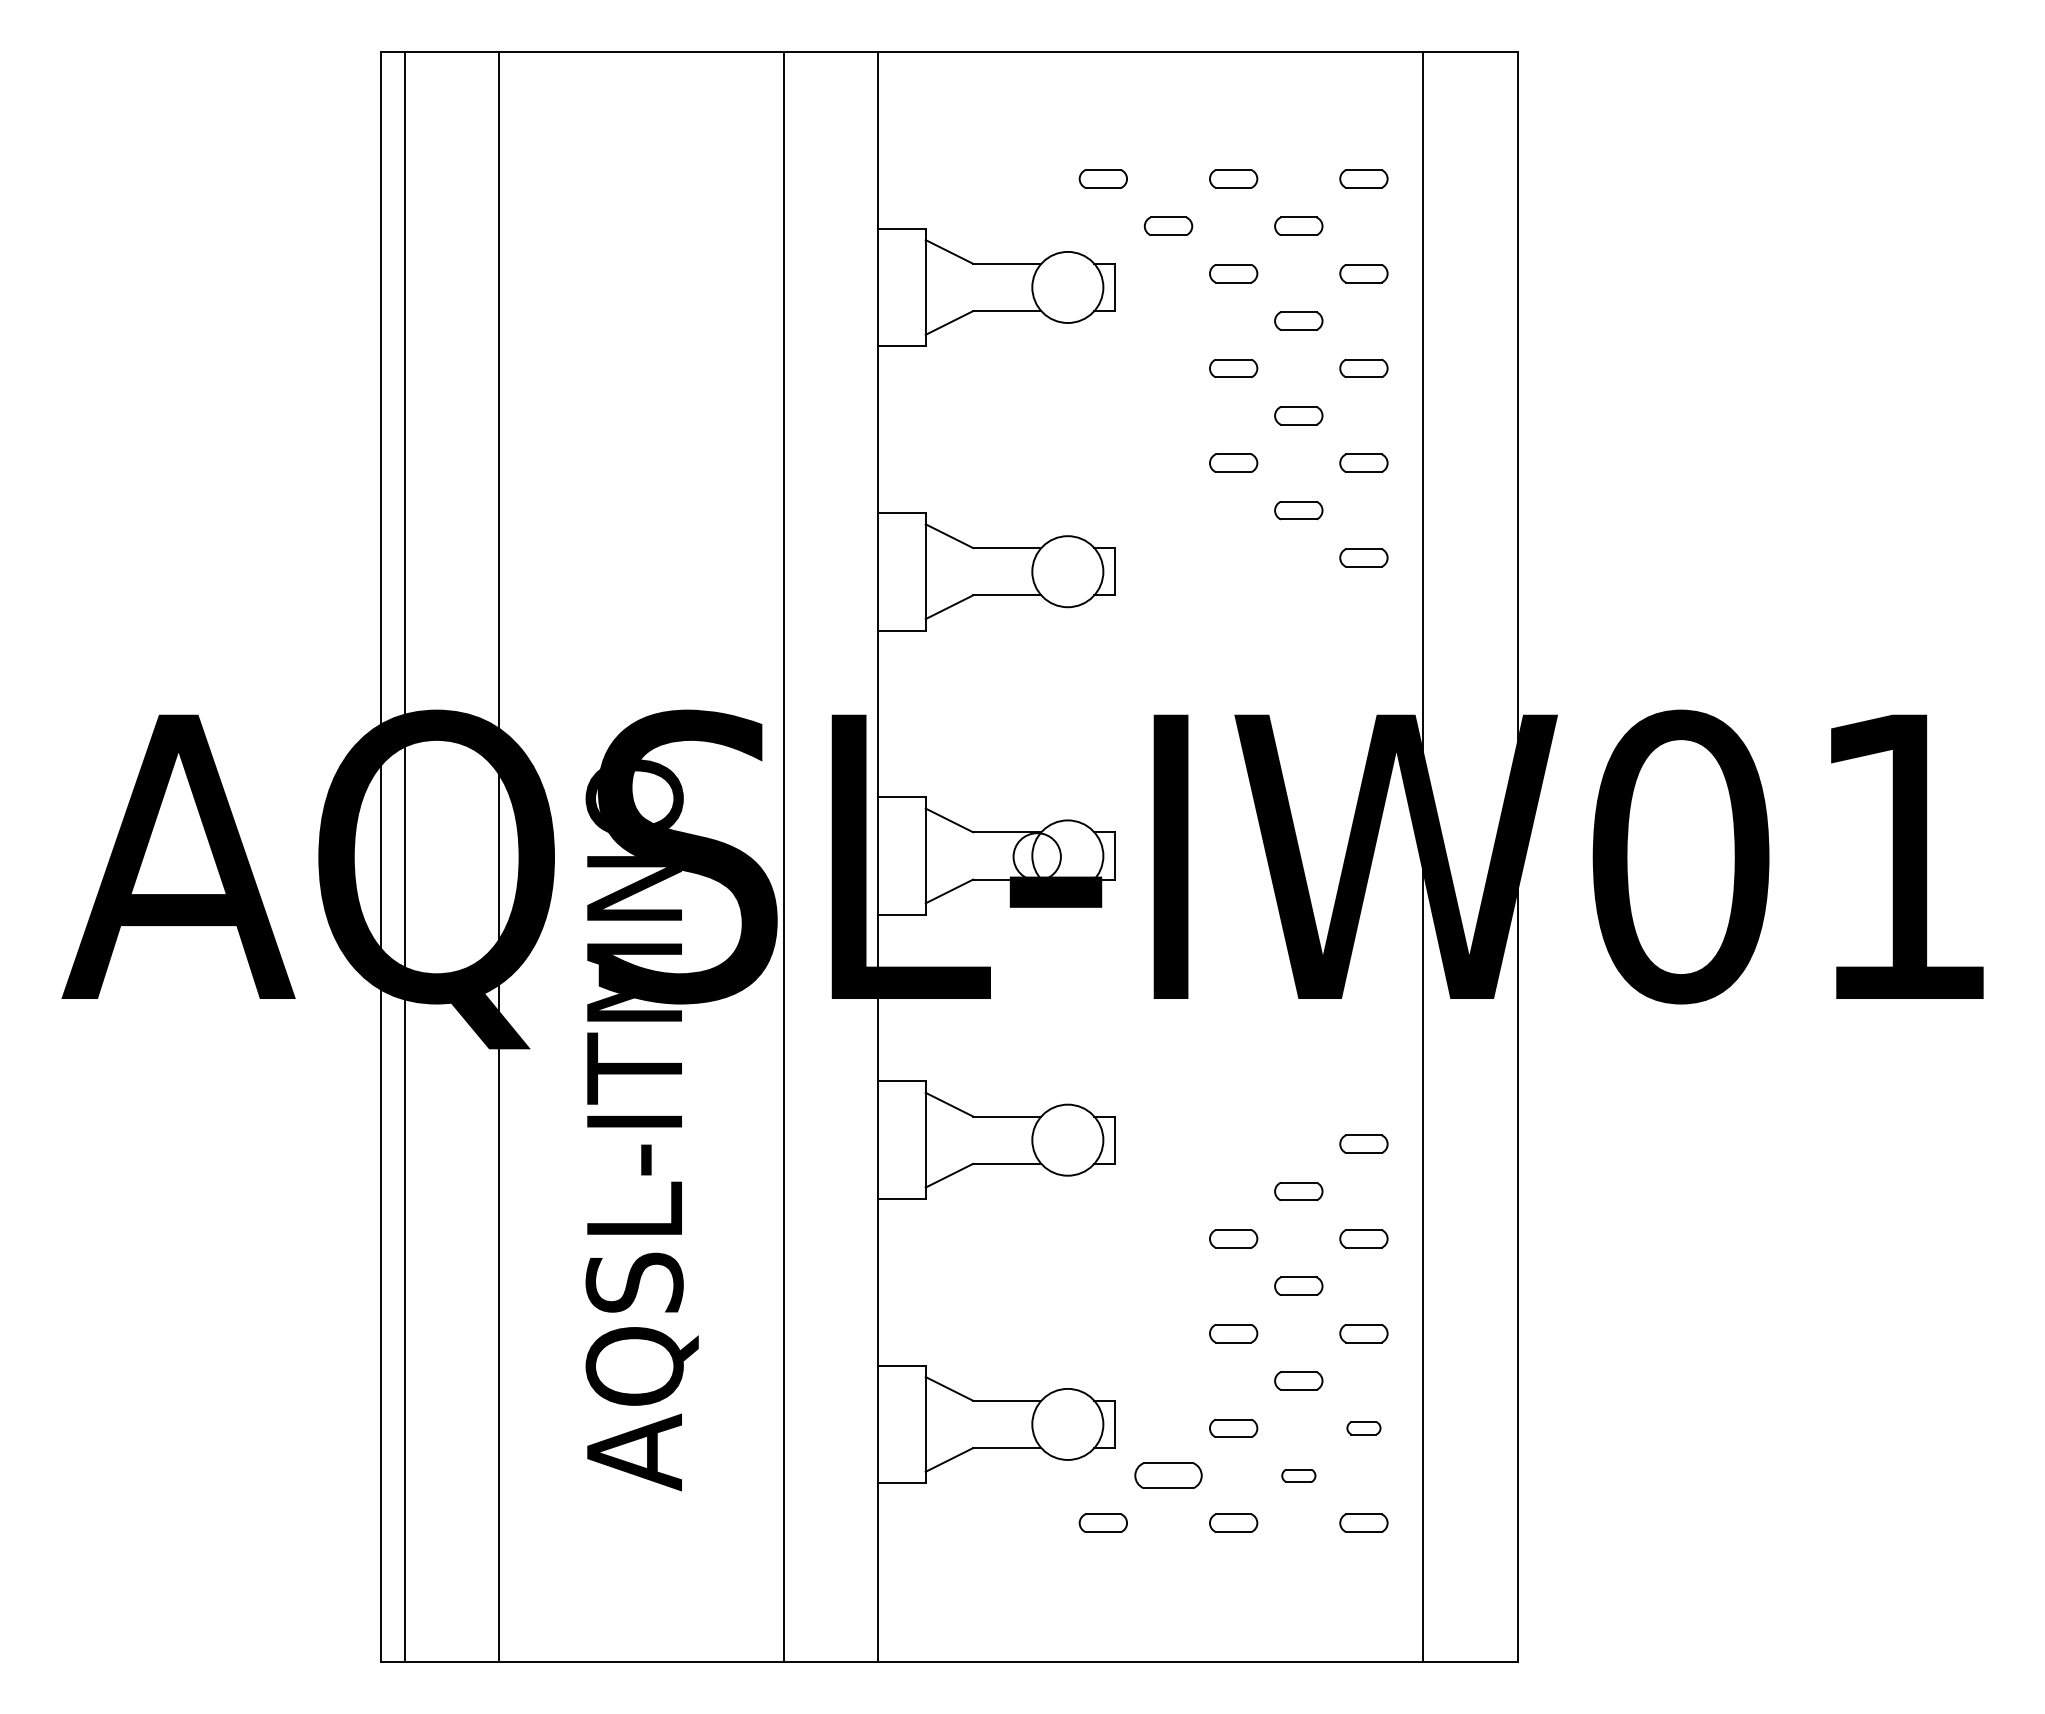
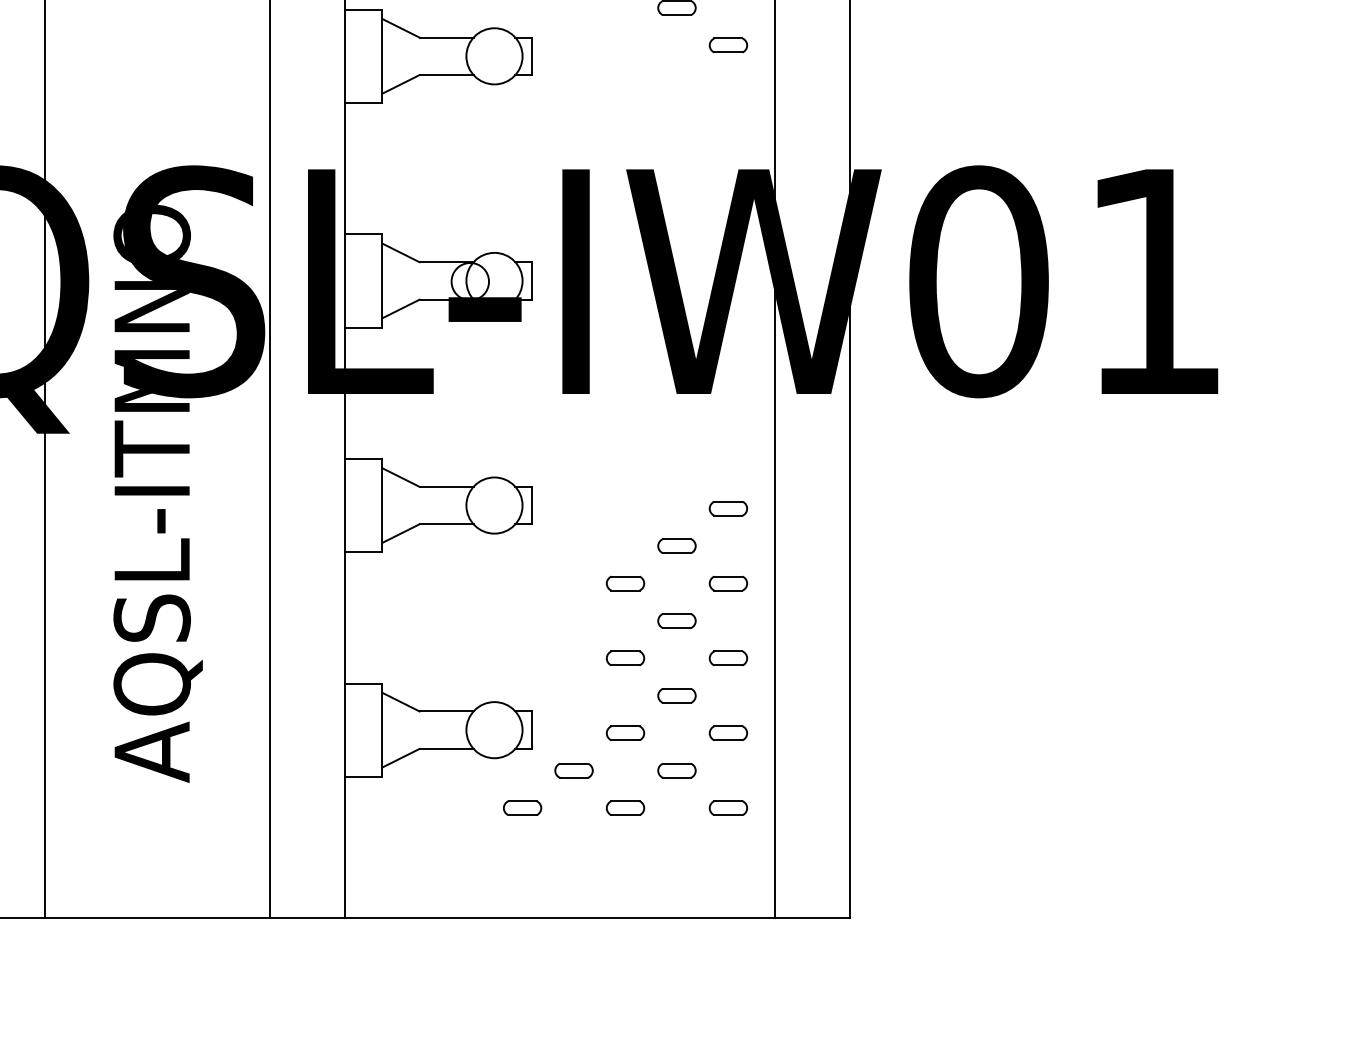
part: (1363, 1427) -> (728, 732), size x1.43
part: (1168, 1475) -> (574, 770), size x0.71
part: (1298, 1475) -> (676, 770), size x1.43

